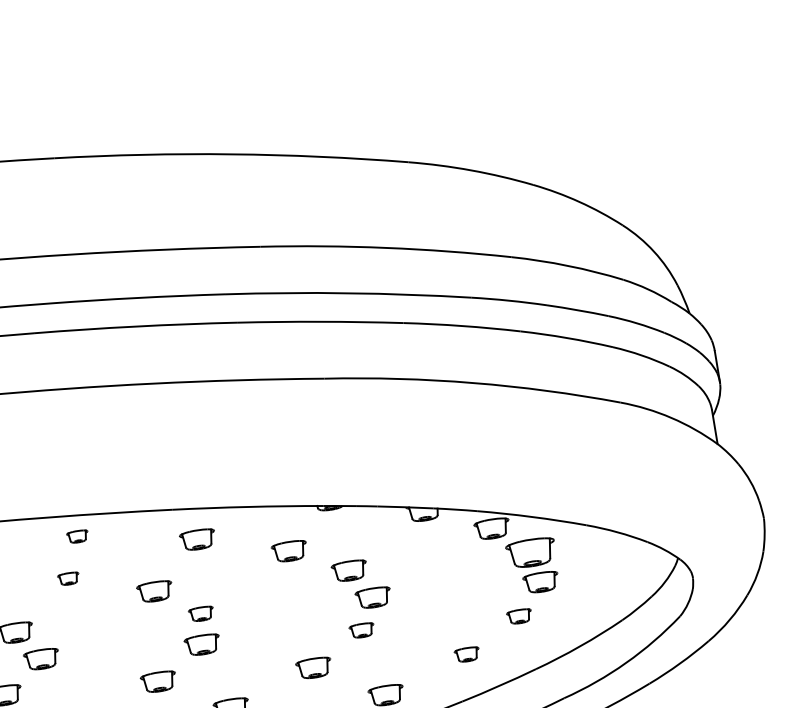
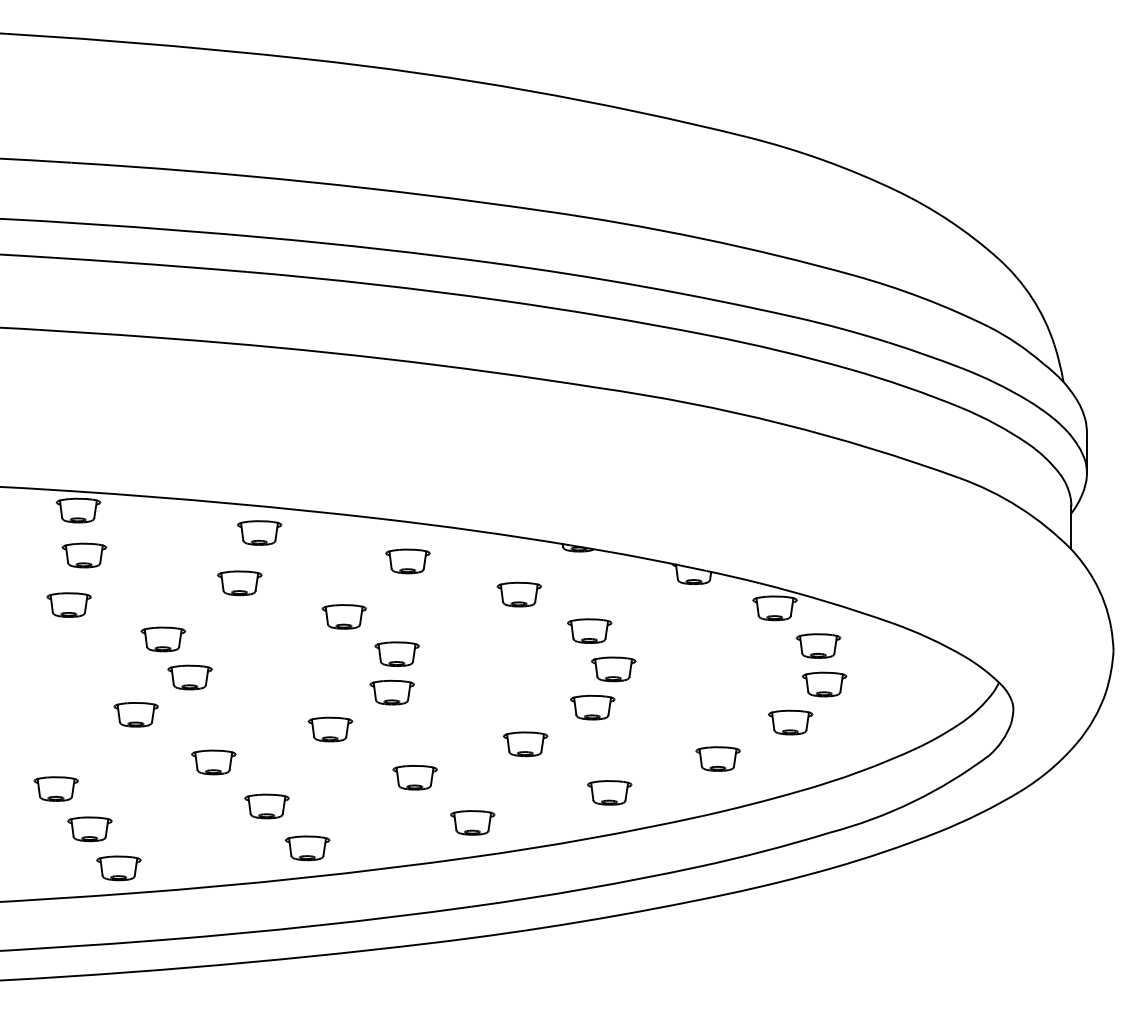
part: (77, 536) -> (259, 532), size x1.67
part: (531, 552) -> (818, 645), size x0.71
part: (68, 579) -> (239, 583), size x1.67
part: (200, 613) -> (396, 653), size x1.43
part: (519, 616) -> (790, 722), size x1.43
part: (361, 630) -> (592, 707), size x1.43
part: (466, 654) -> (717, 758), size x1.43

